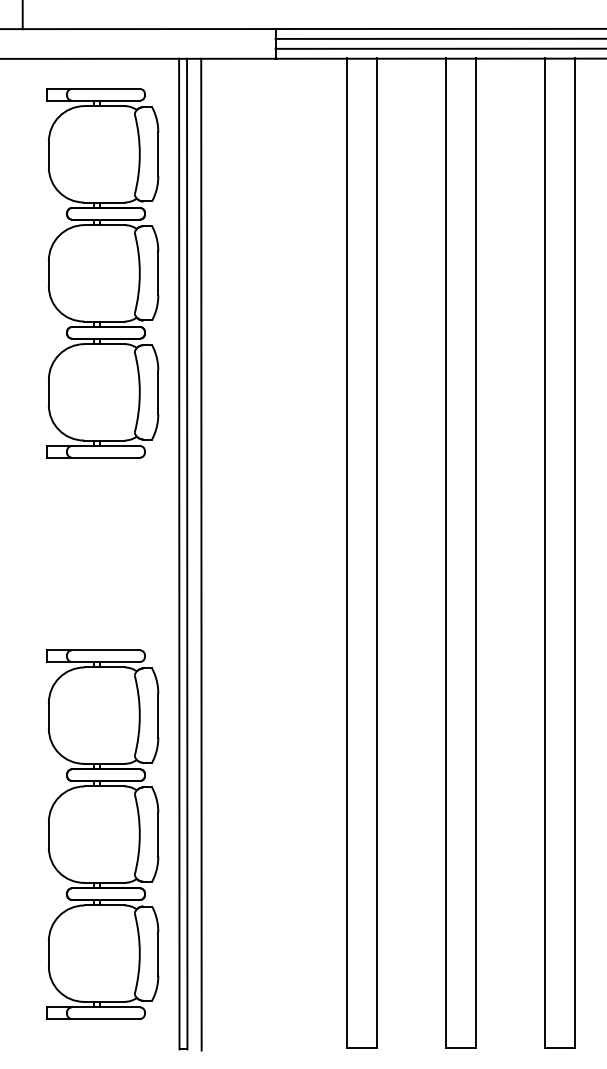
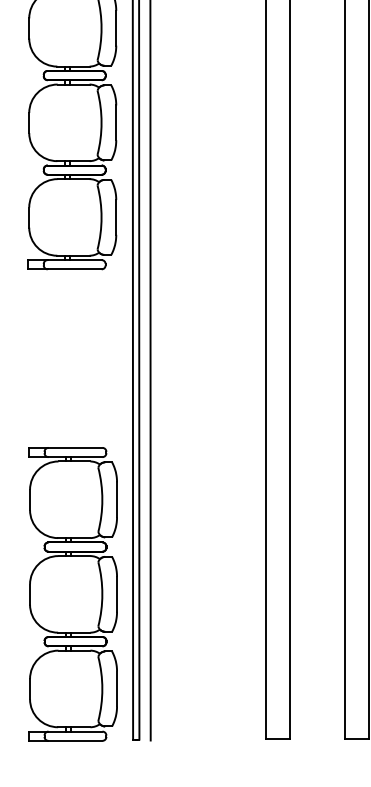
part: (102, 834) -> (72, 594), moved

